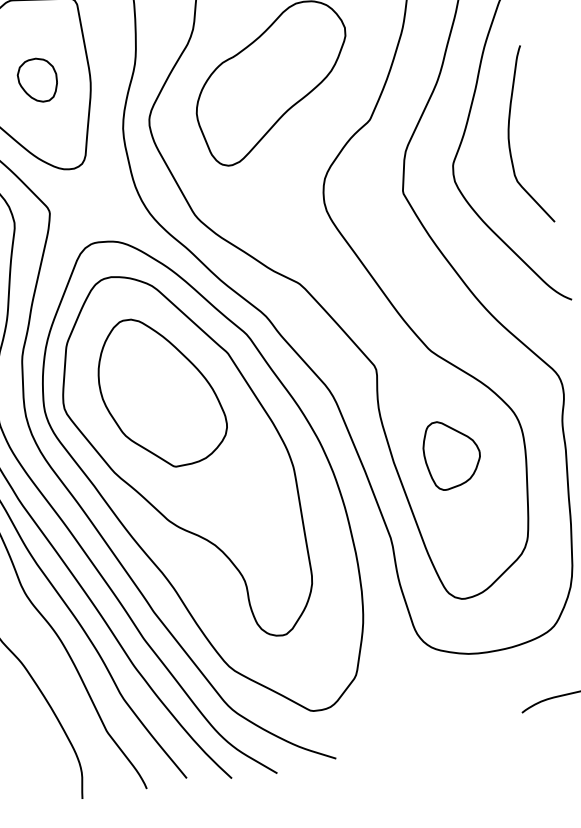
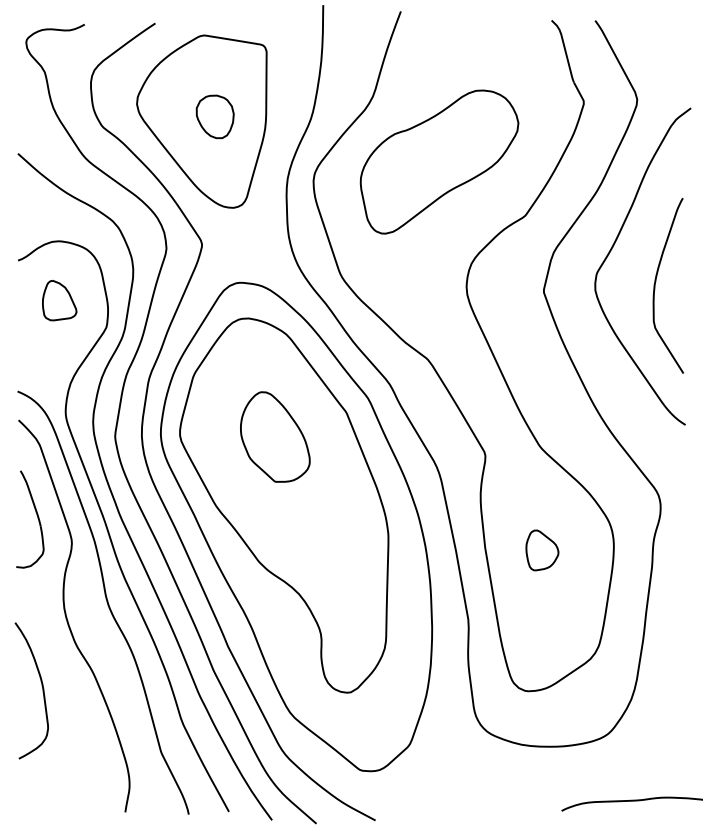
curve: (509, 135) -> (656, 282), moved
part: (160, 390) -> (275, 436), size x0.6
part: (452, 454) -> (542, 550), size x0.6

